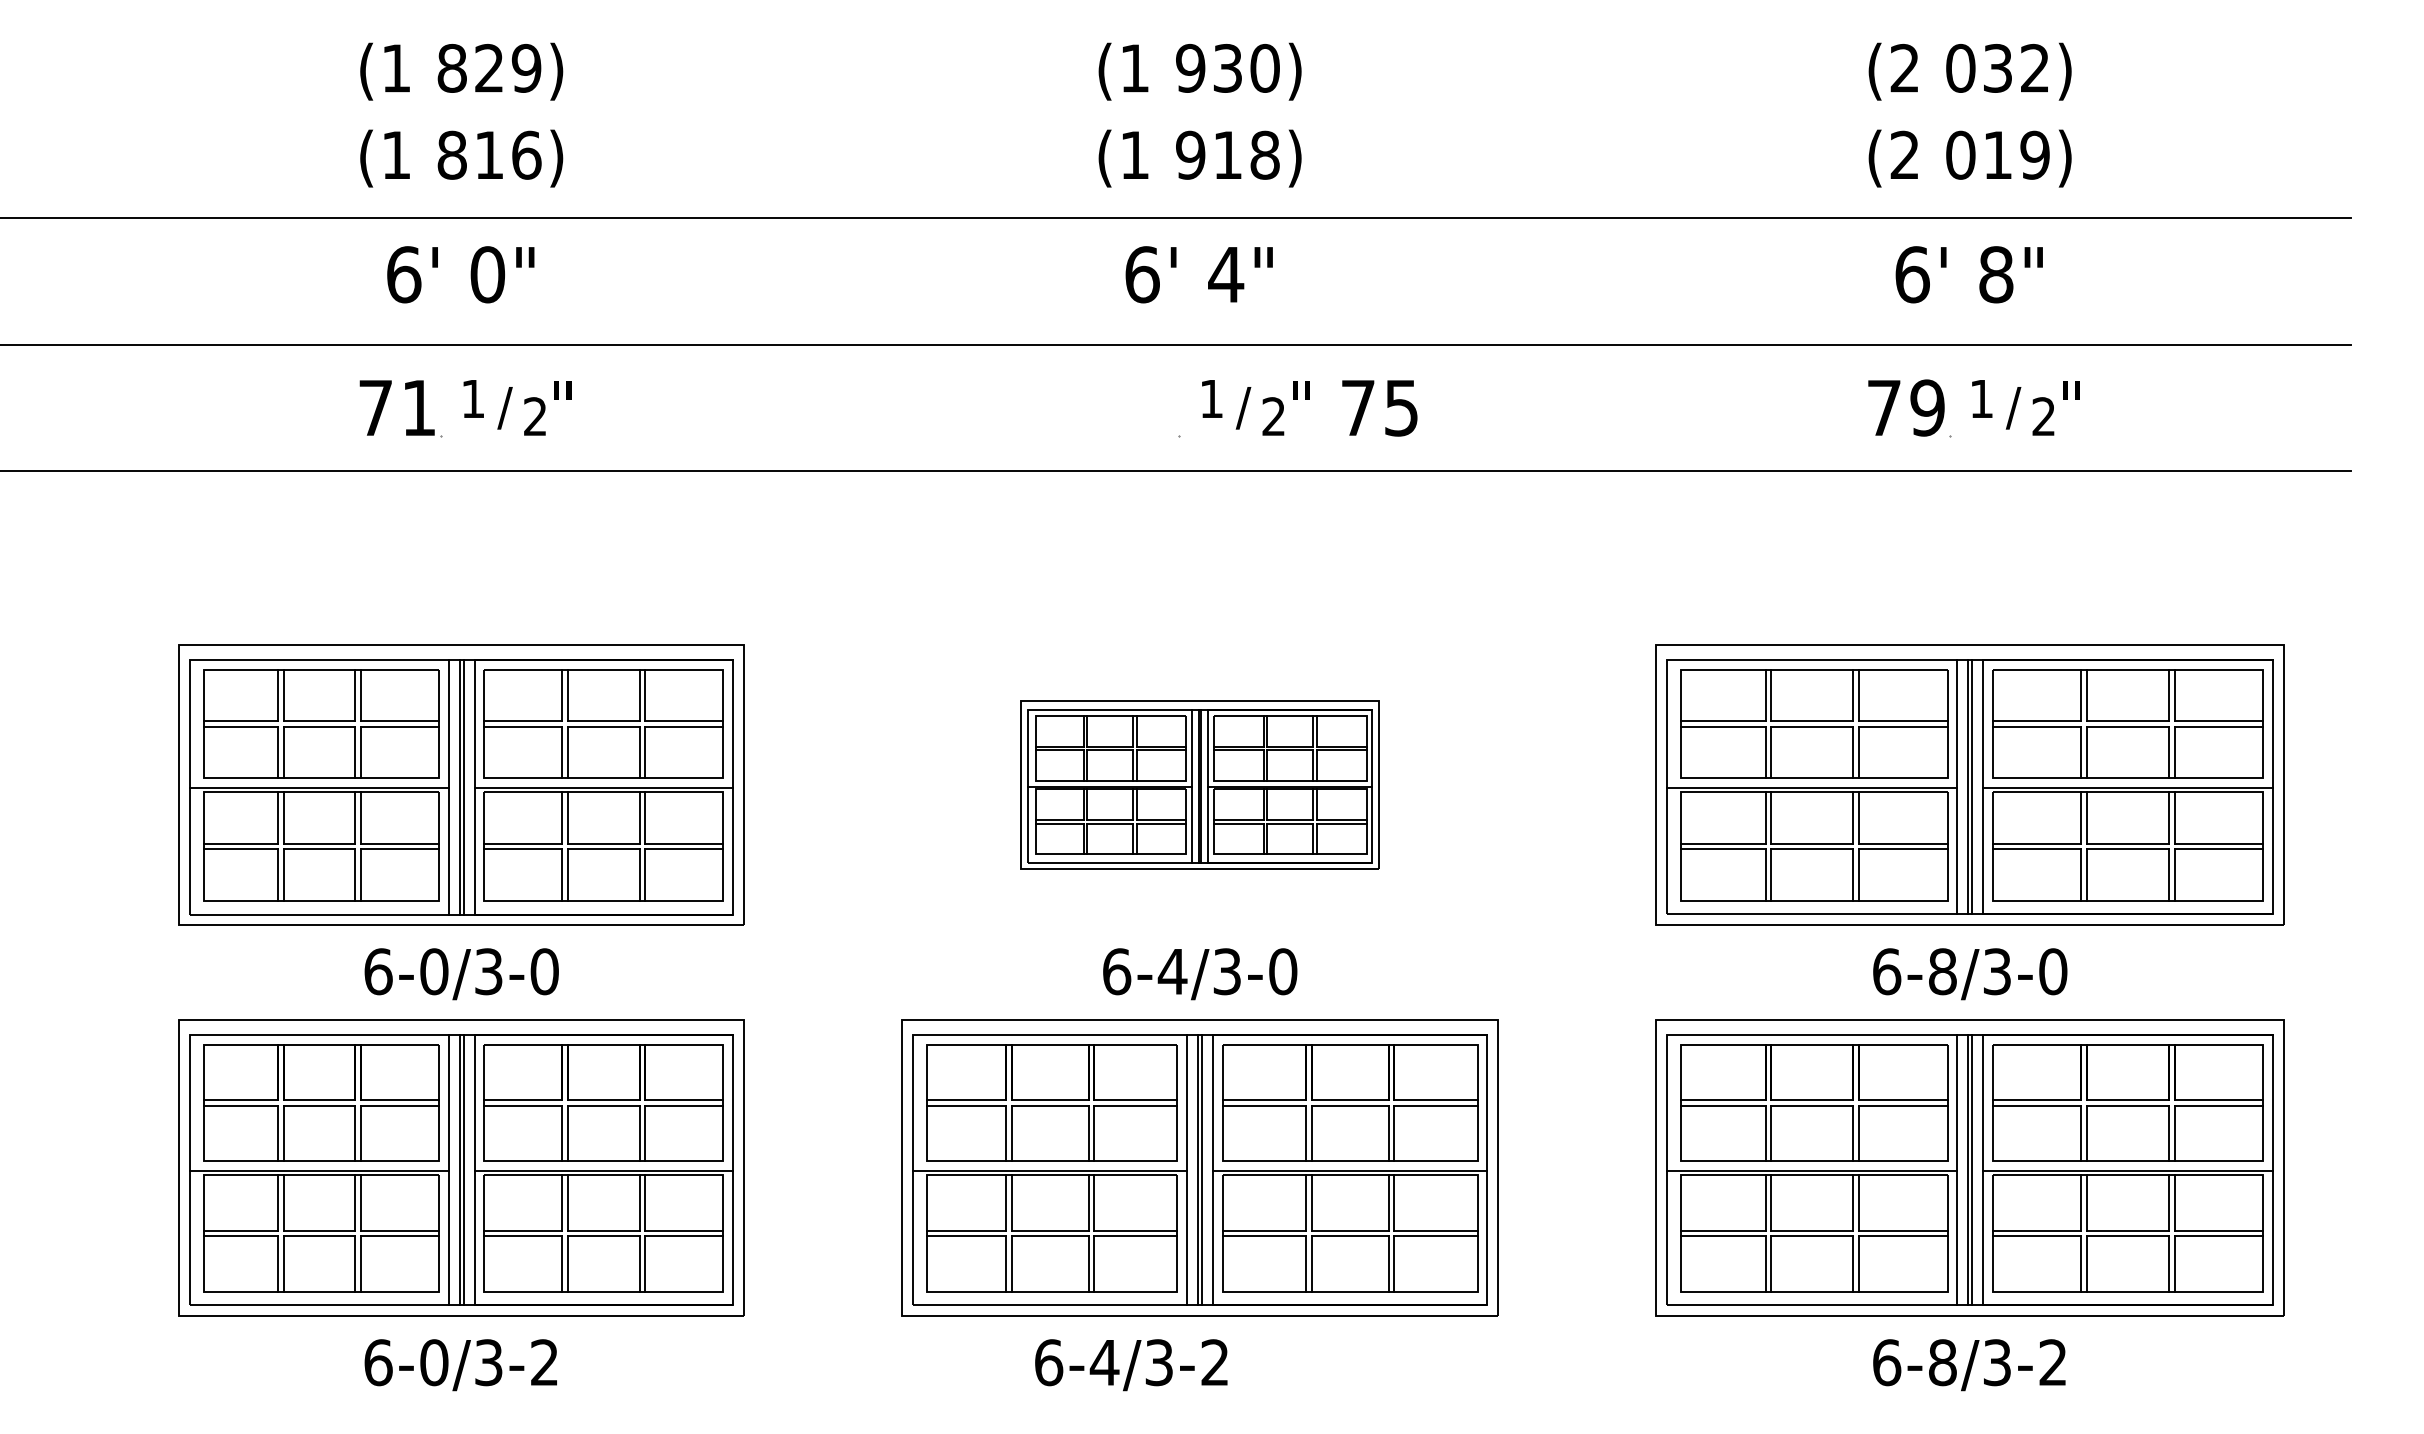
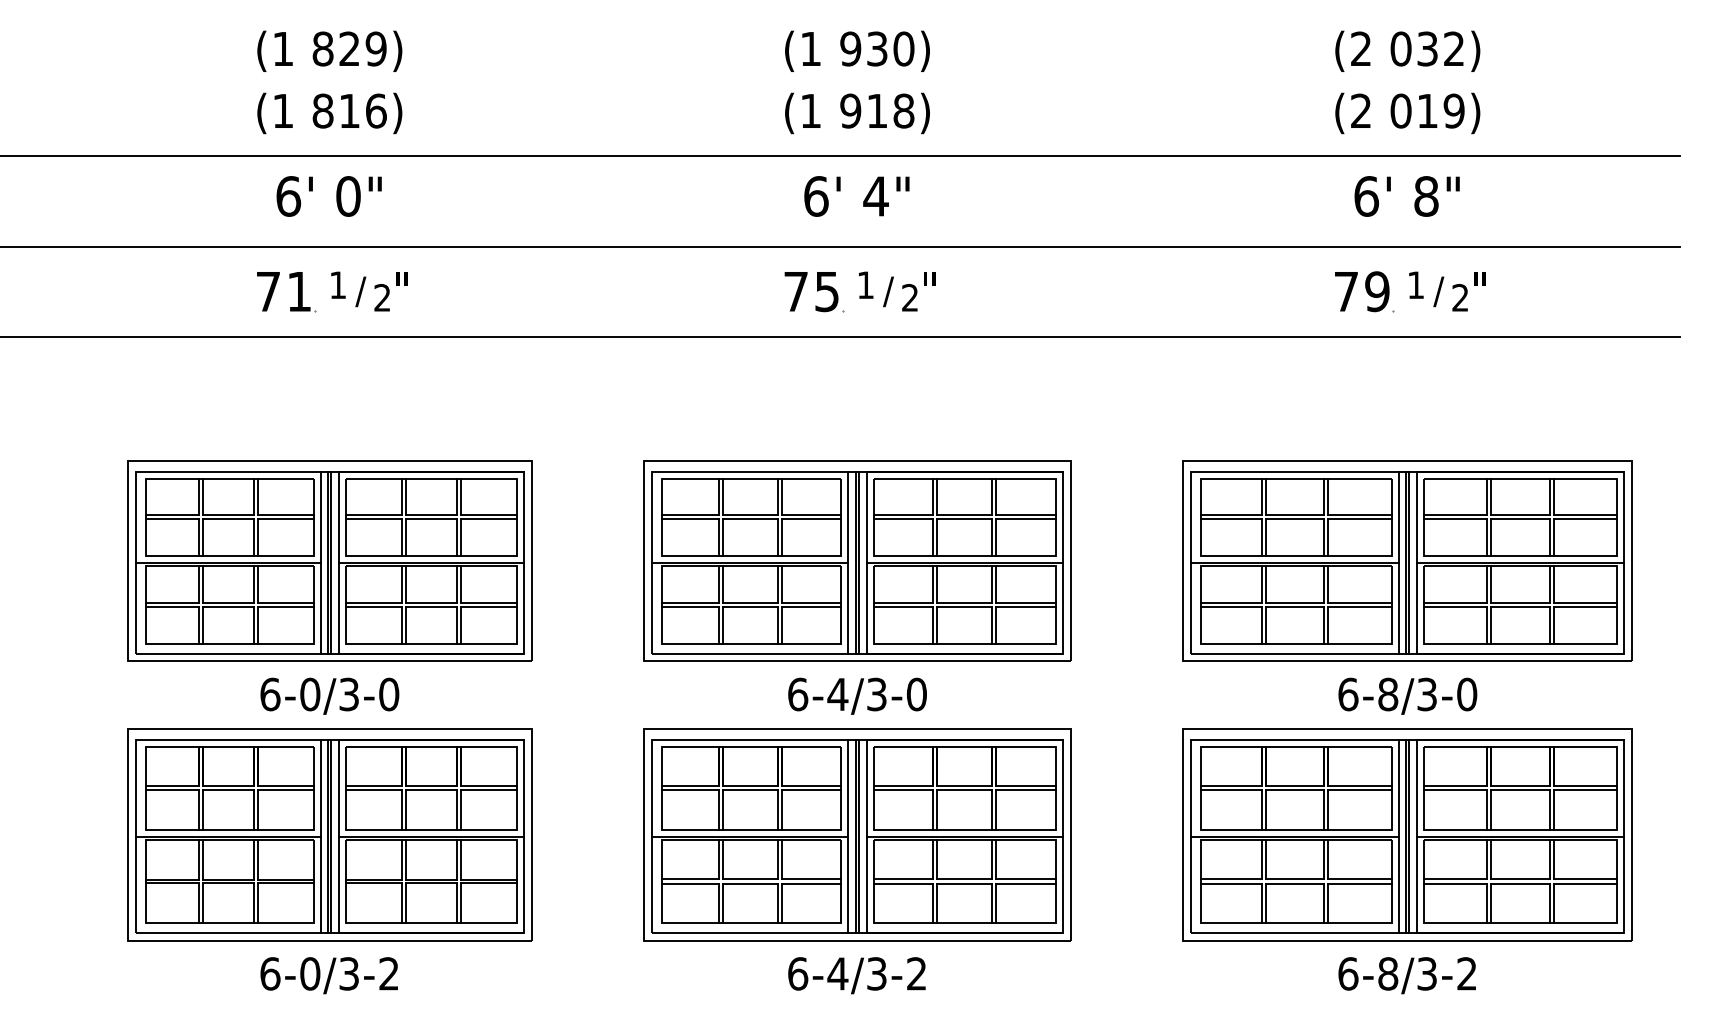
text: (1379, 408) -> (811, 292), moved
part: (1199, 784) -> (857, 560), size x1.67
text: (1131, 1365) -> (857, 975), moved

